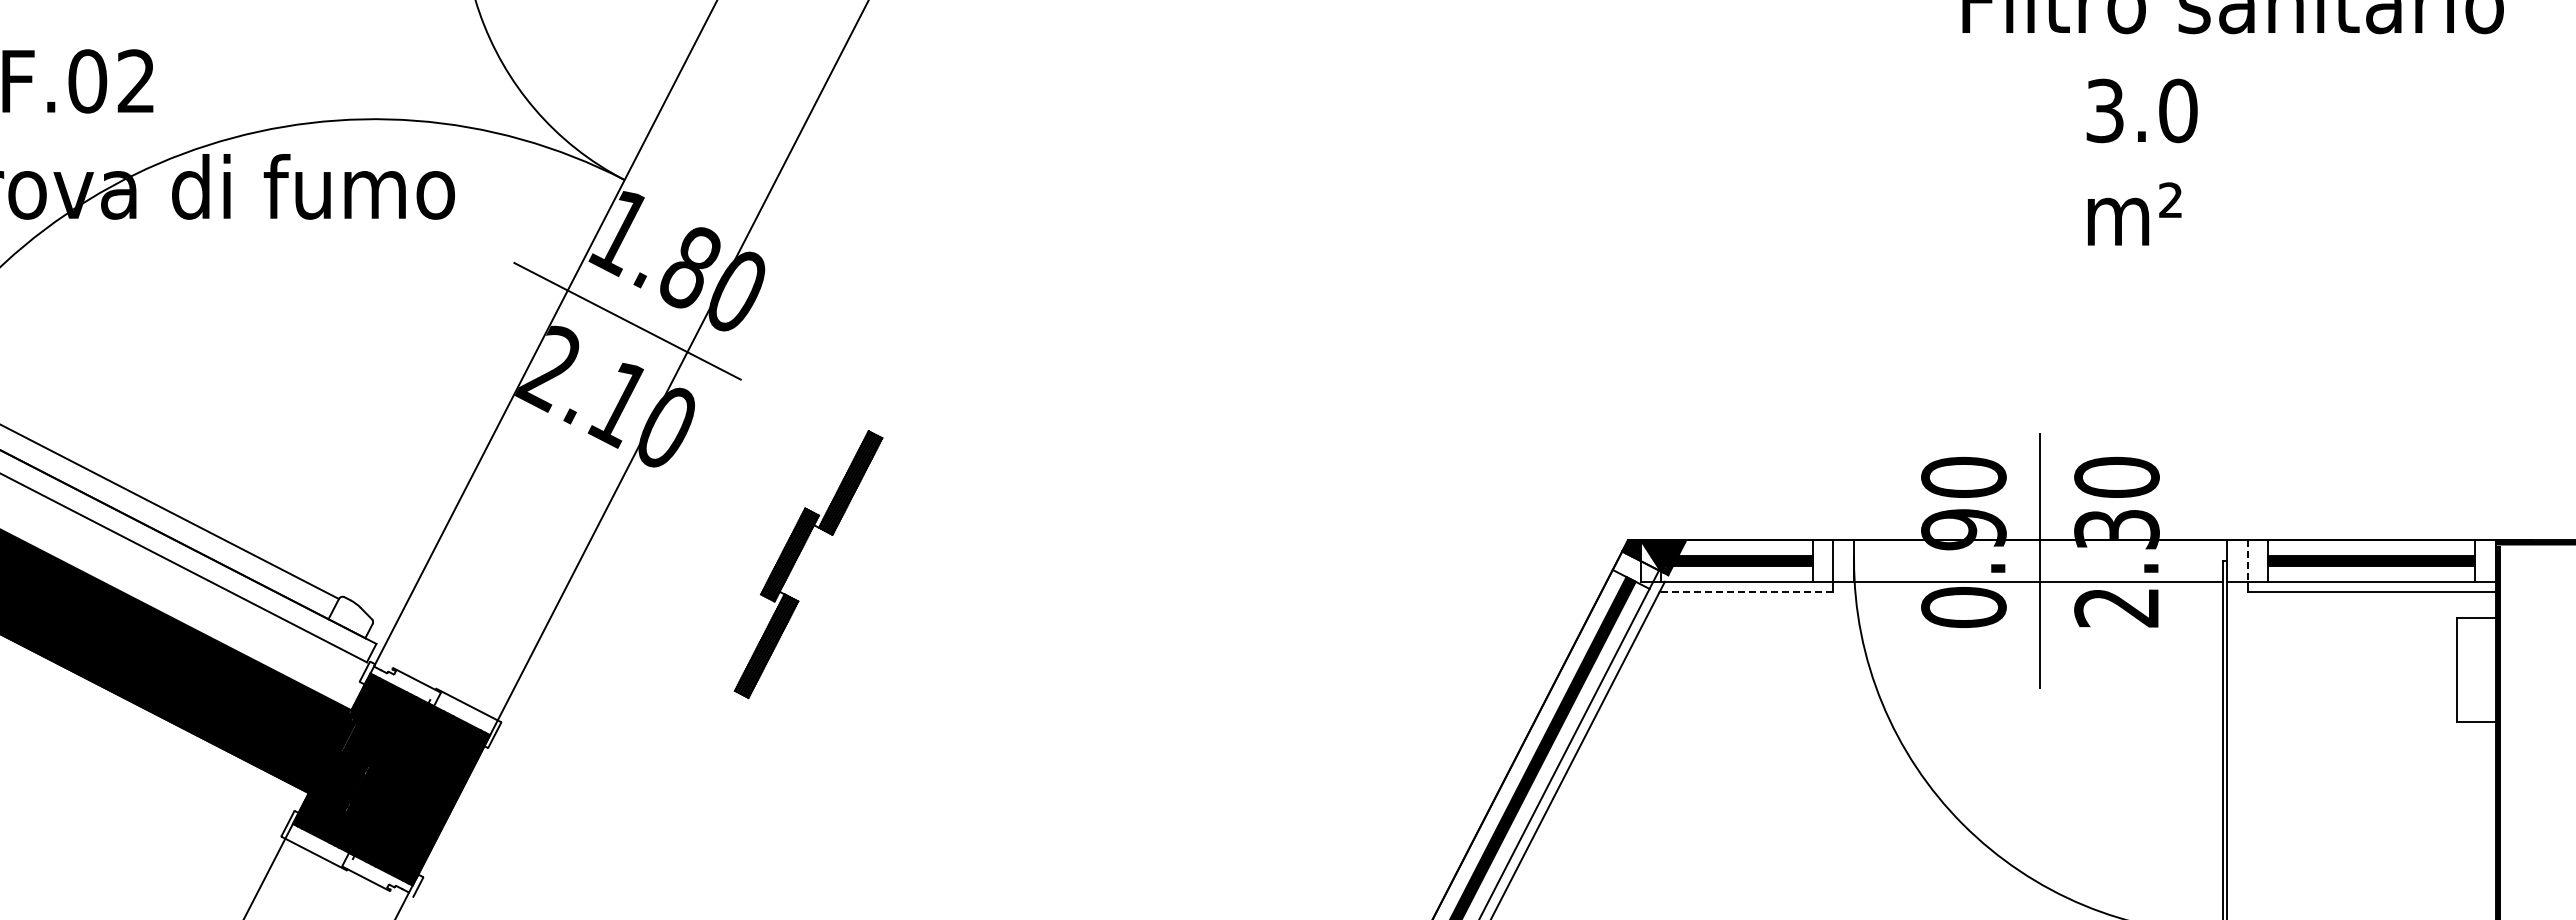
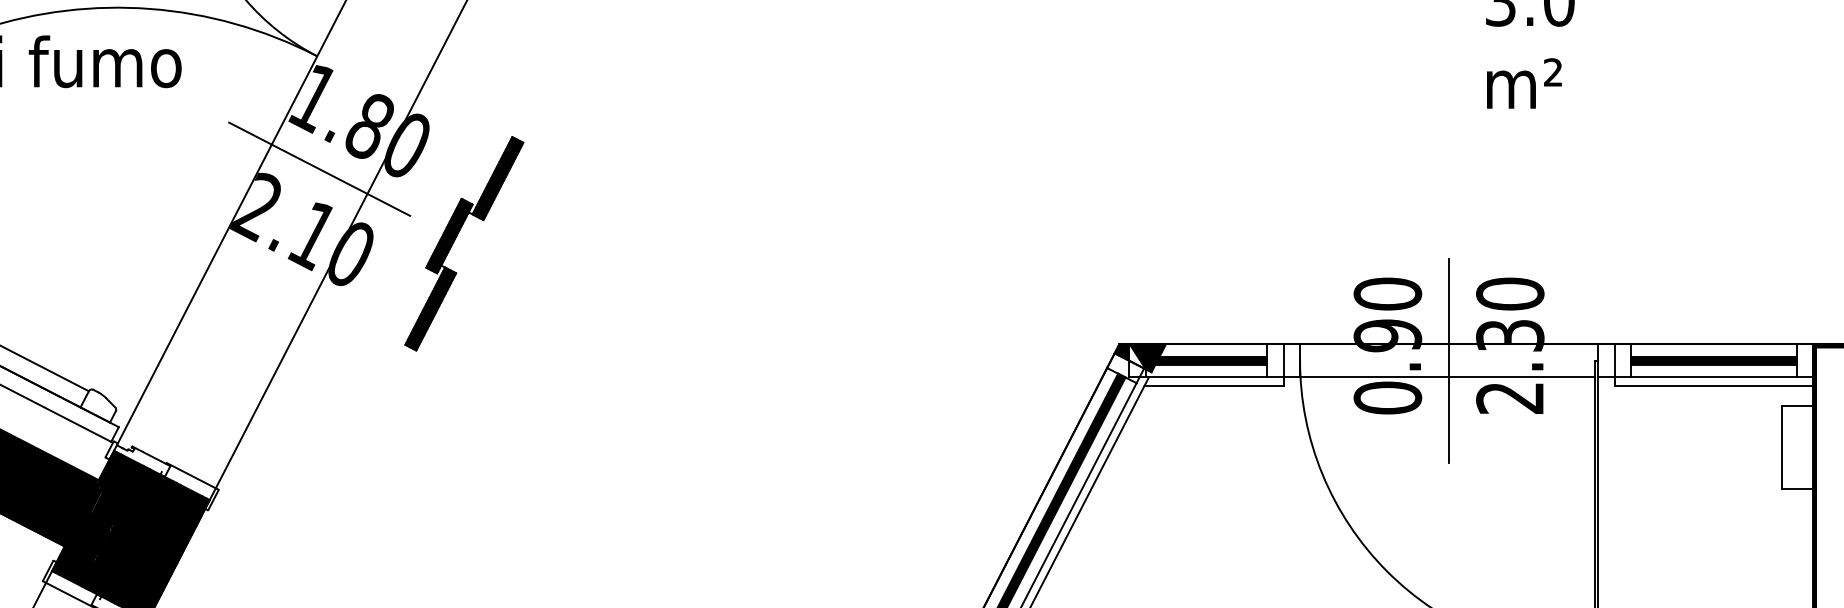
part: (797, 559) -> (455, 239), moved
line: (2247, 561) -> (1614, 361), dashed -> solid
line: (1746, 592) -> (1214, 386), dashed -> solid

